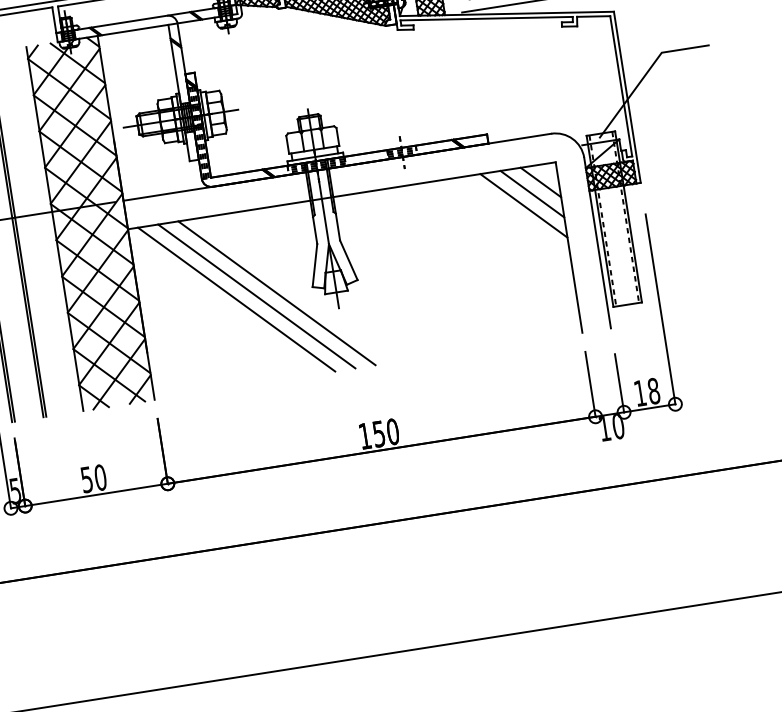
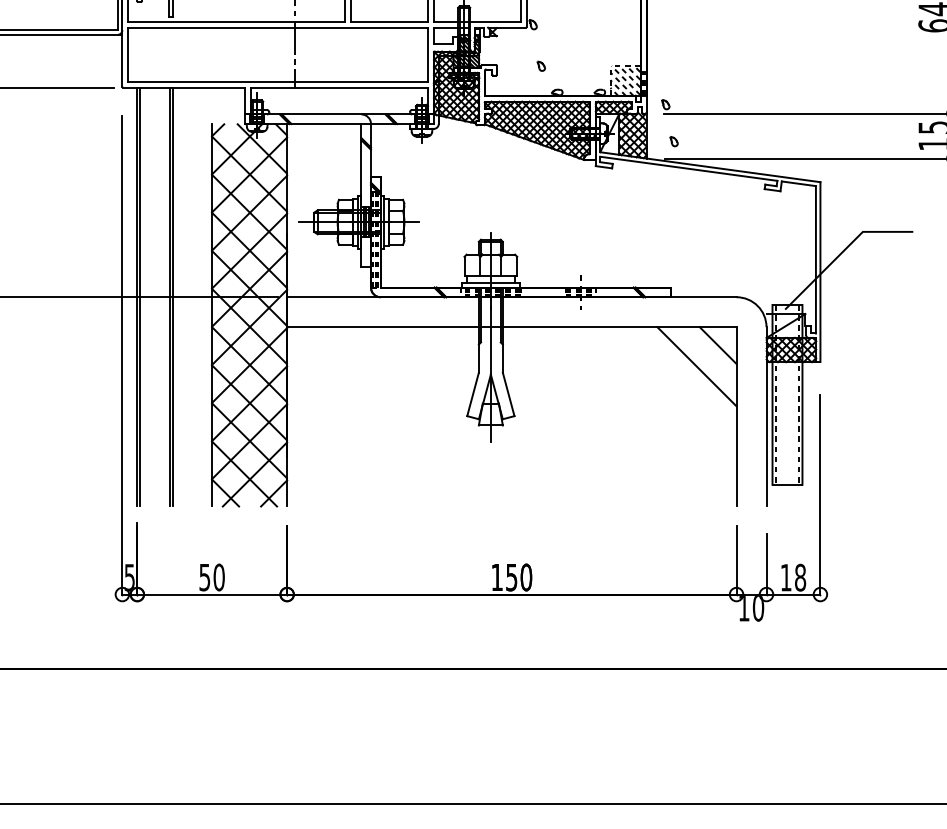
line: (532, 194) -> (707, 356), removed
line: (276, 293) -> (429, 416), removed
line: (256, 296) -> (408, 416), removed
line: (235, 299) -> (386, 416), removed

